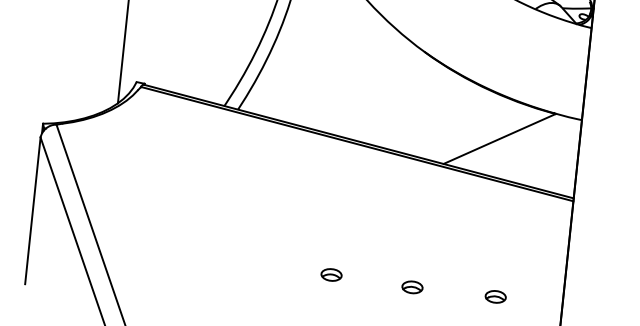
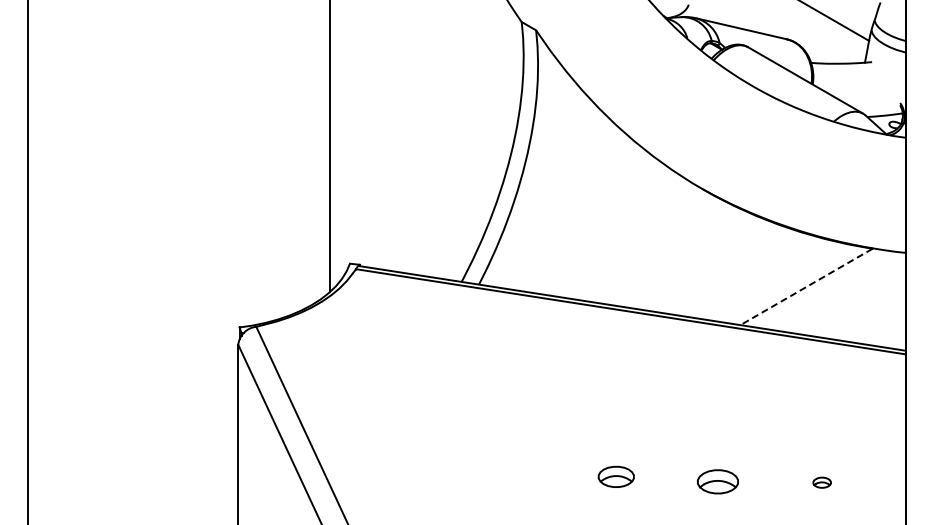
line: (499, 139) -> (806, 287), solid -> dashed
part: (330, 275) -> (615, 477), size x1.4
part: (412, 287) -> (717, 481), size x1.6
part: (495, 296) -> (821, 482), size x0.7

